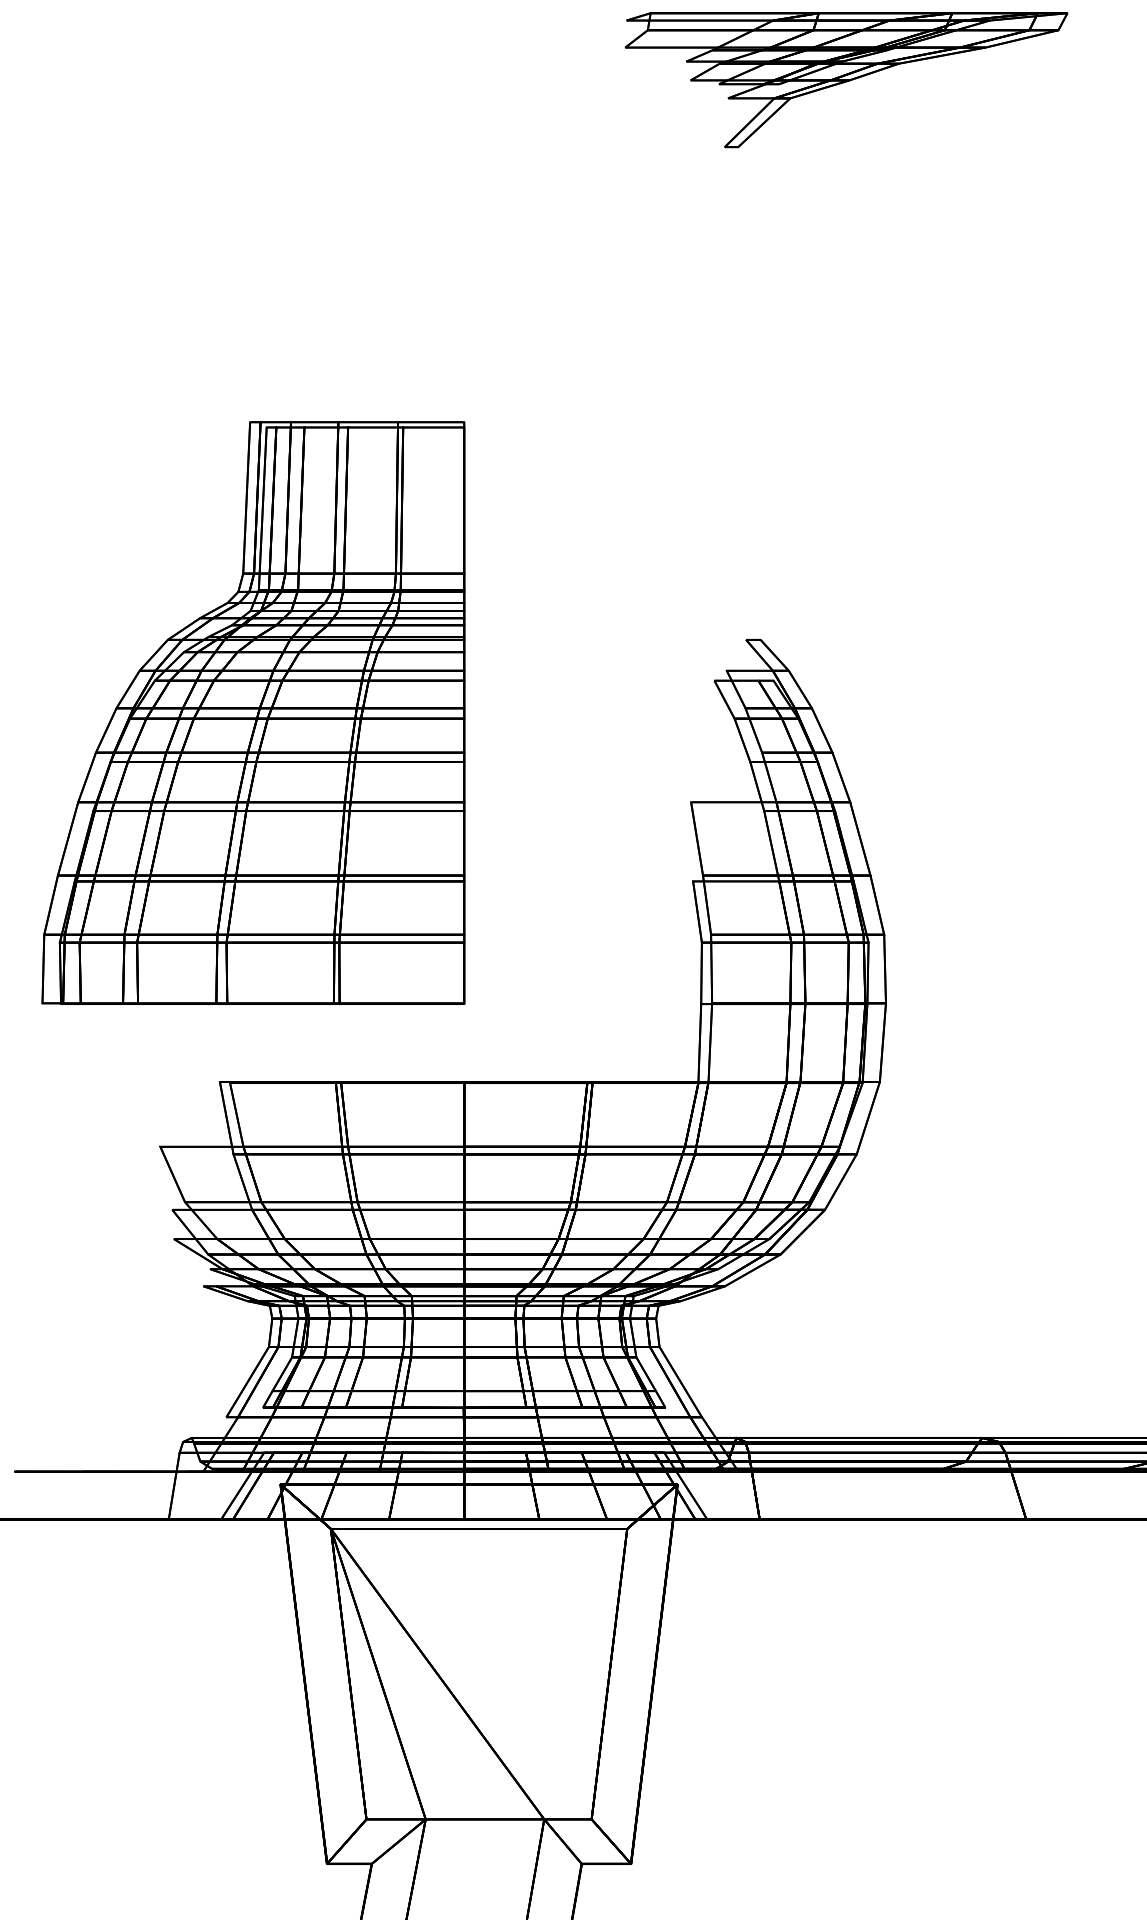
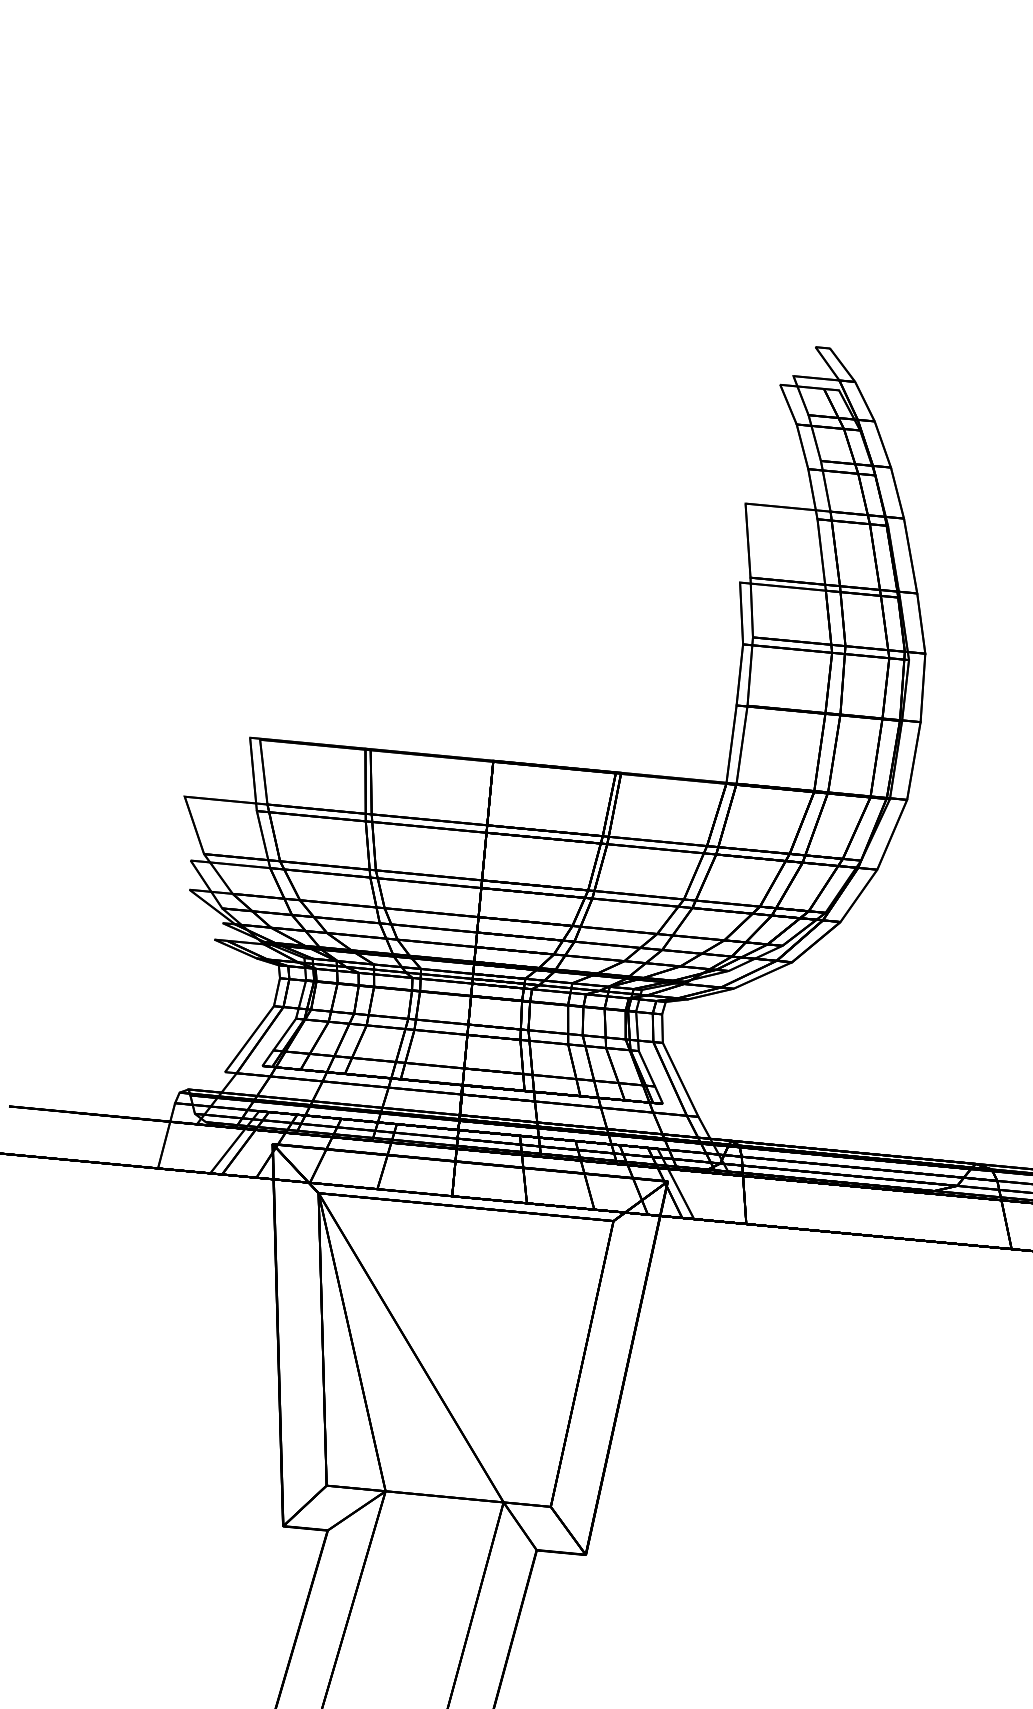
part: (253, 712) -> (318, 373), removed

